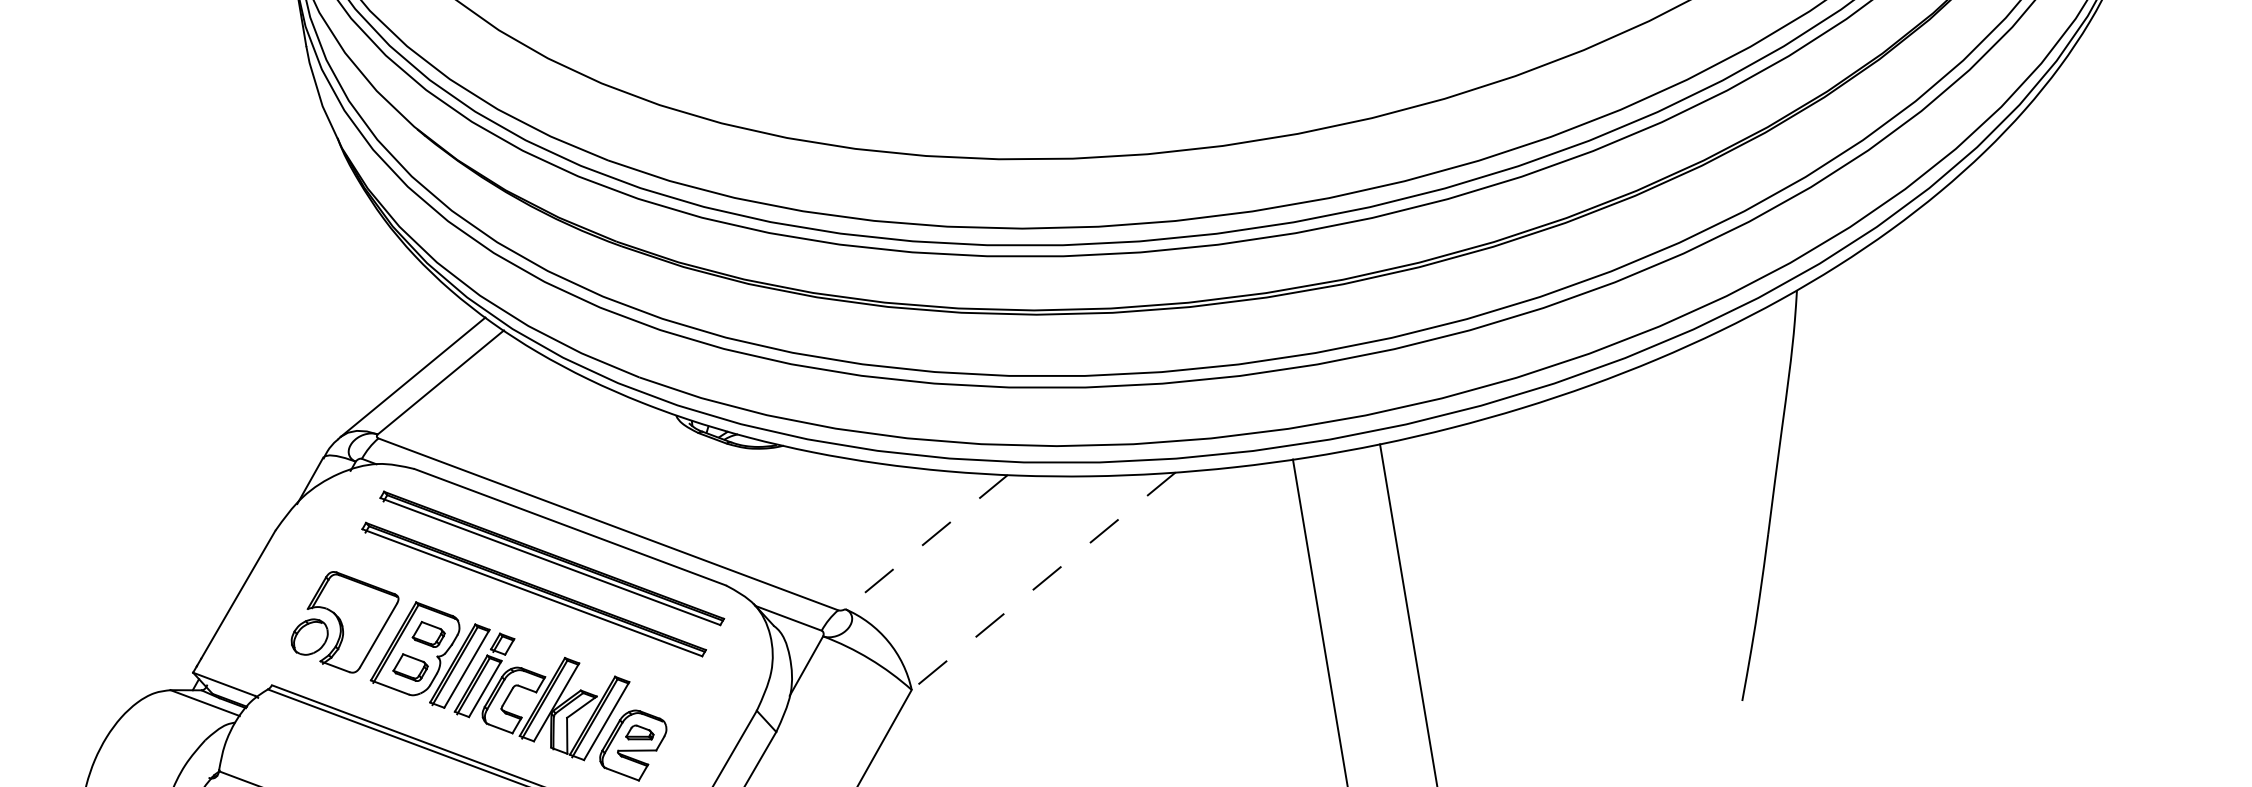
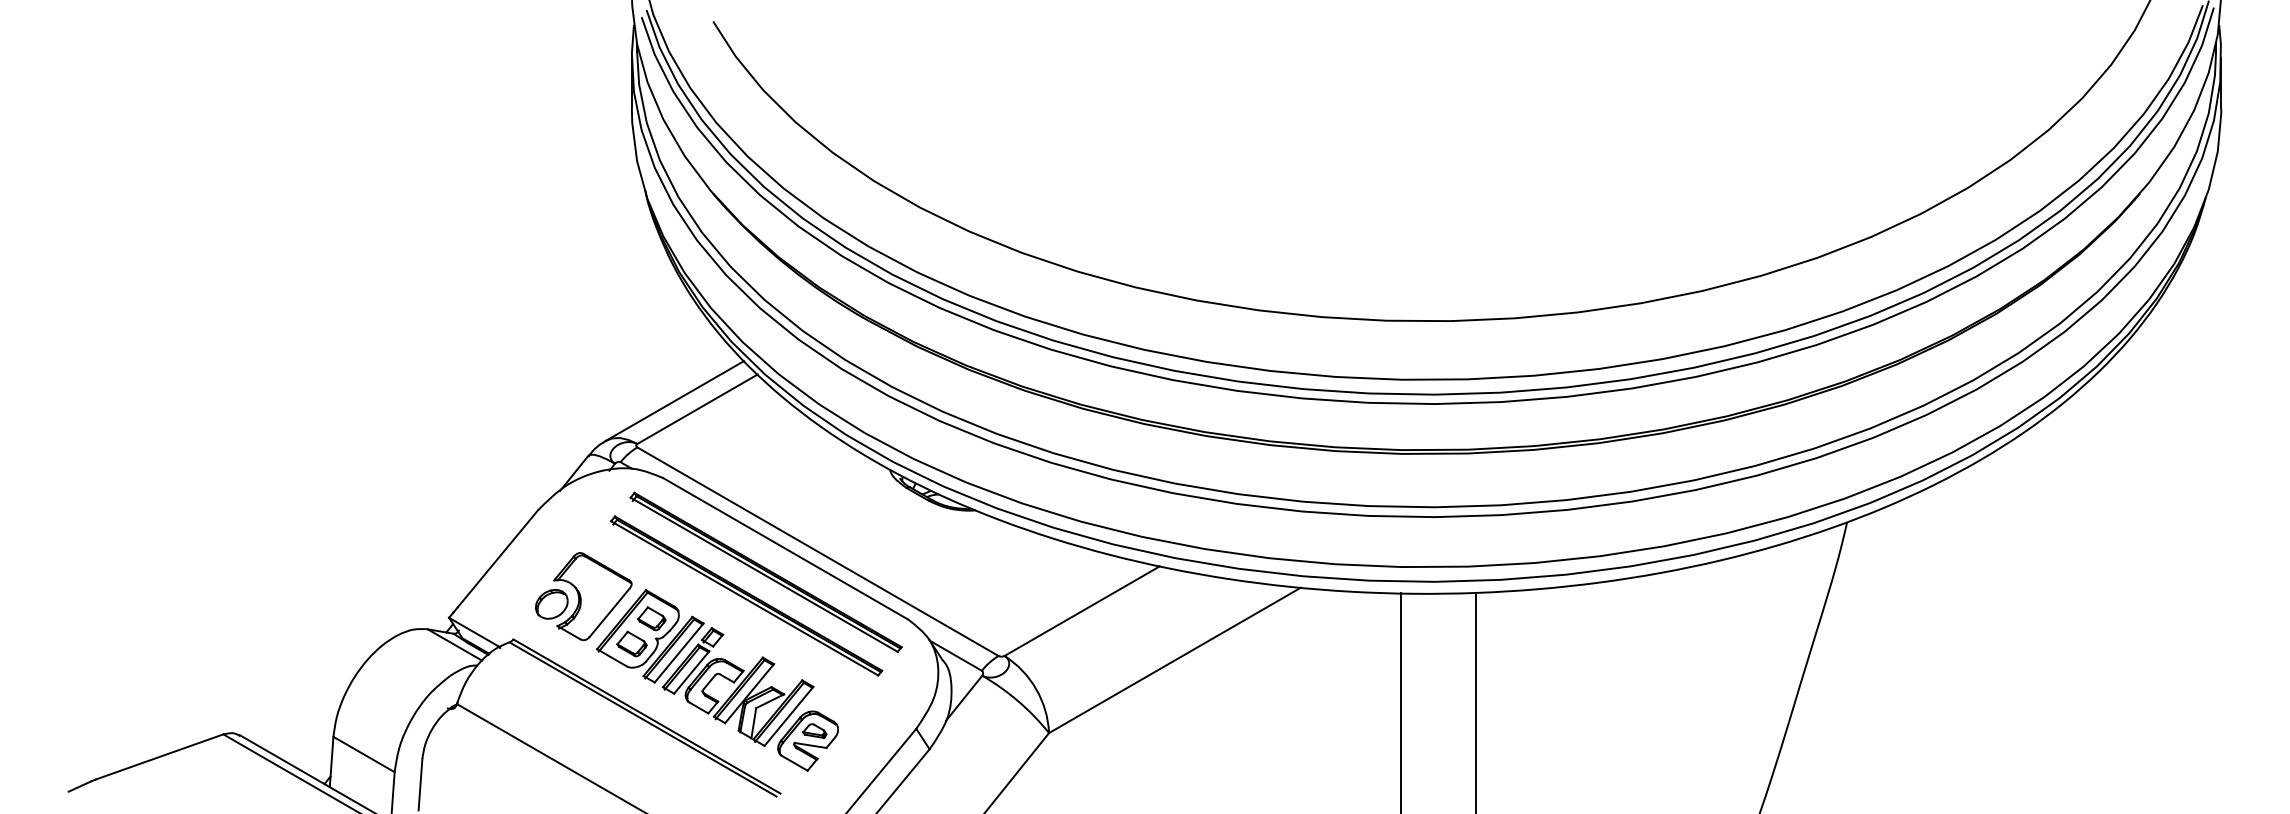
line: (926, 542) -> (1082, 611), dashed -> solid
line: (1043, 581) -> (1174, 660), dashed -> solid

